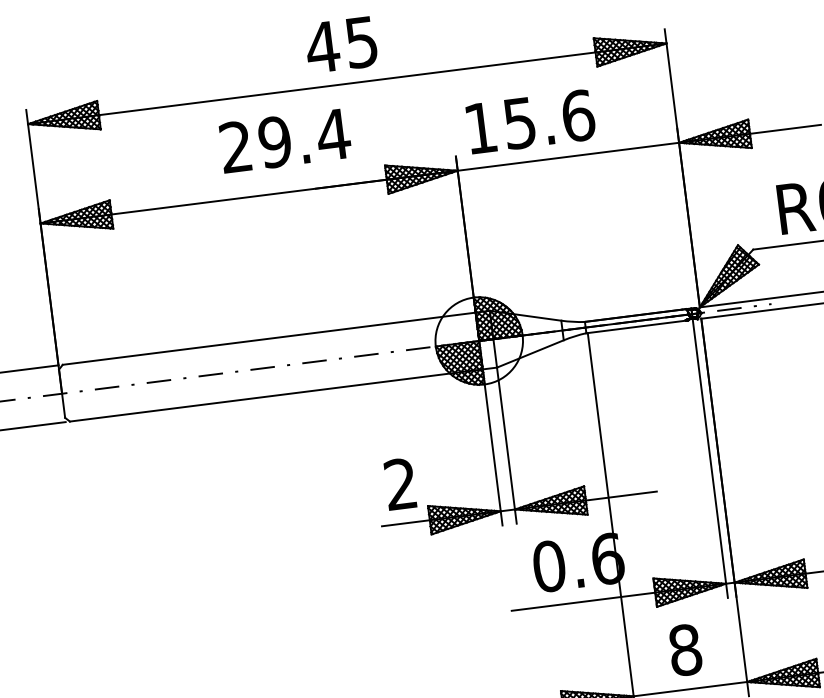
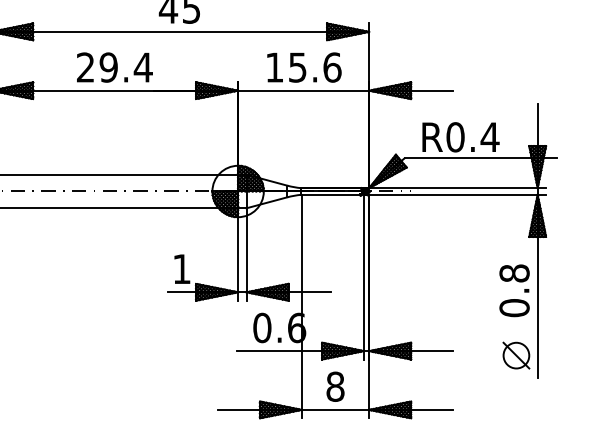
text: (531, 121) -> (304, 67), moved
text: (284, 140) -> (114, 67), moved
text: (400, 483) -> (181, 268), 2 -> 1

